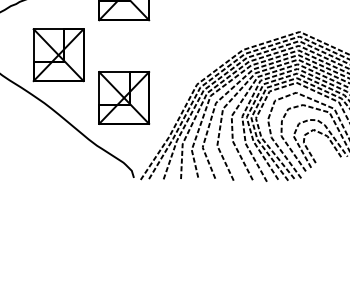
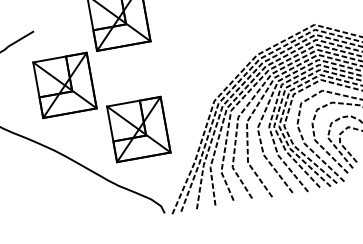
part: (58, 55) -> (64, 85), moved

